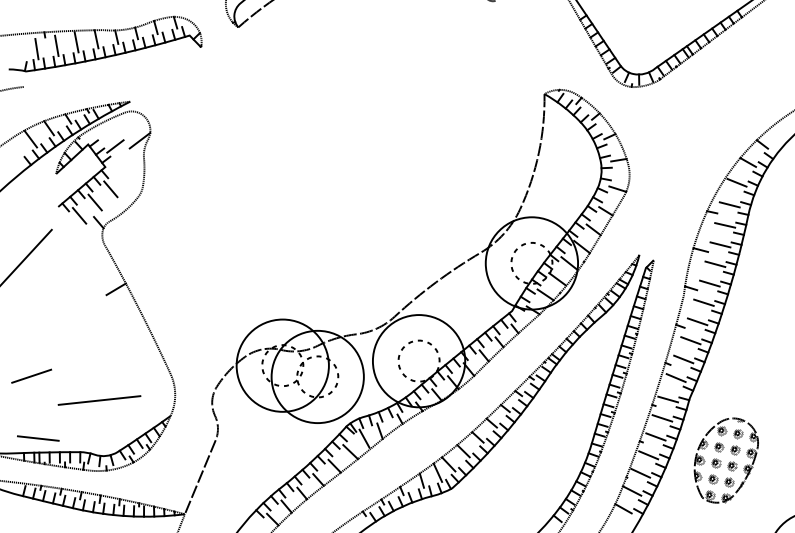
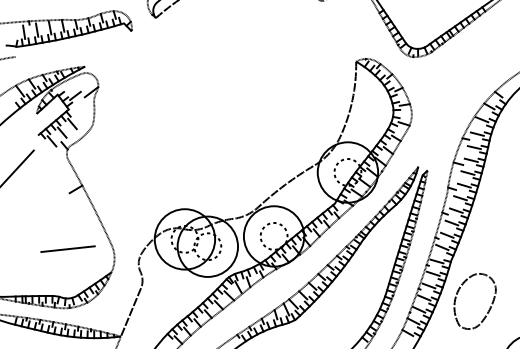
line: (31, 376) -> (20, 246), removed
line: (98, 399) -> (67, 248), moved
line: (37, 437) -> (24, 286), removed
hatch: (725, 460) -> (474, 301), removed

